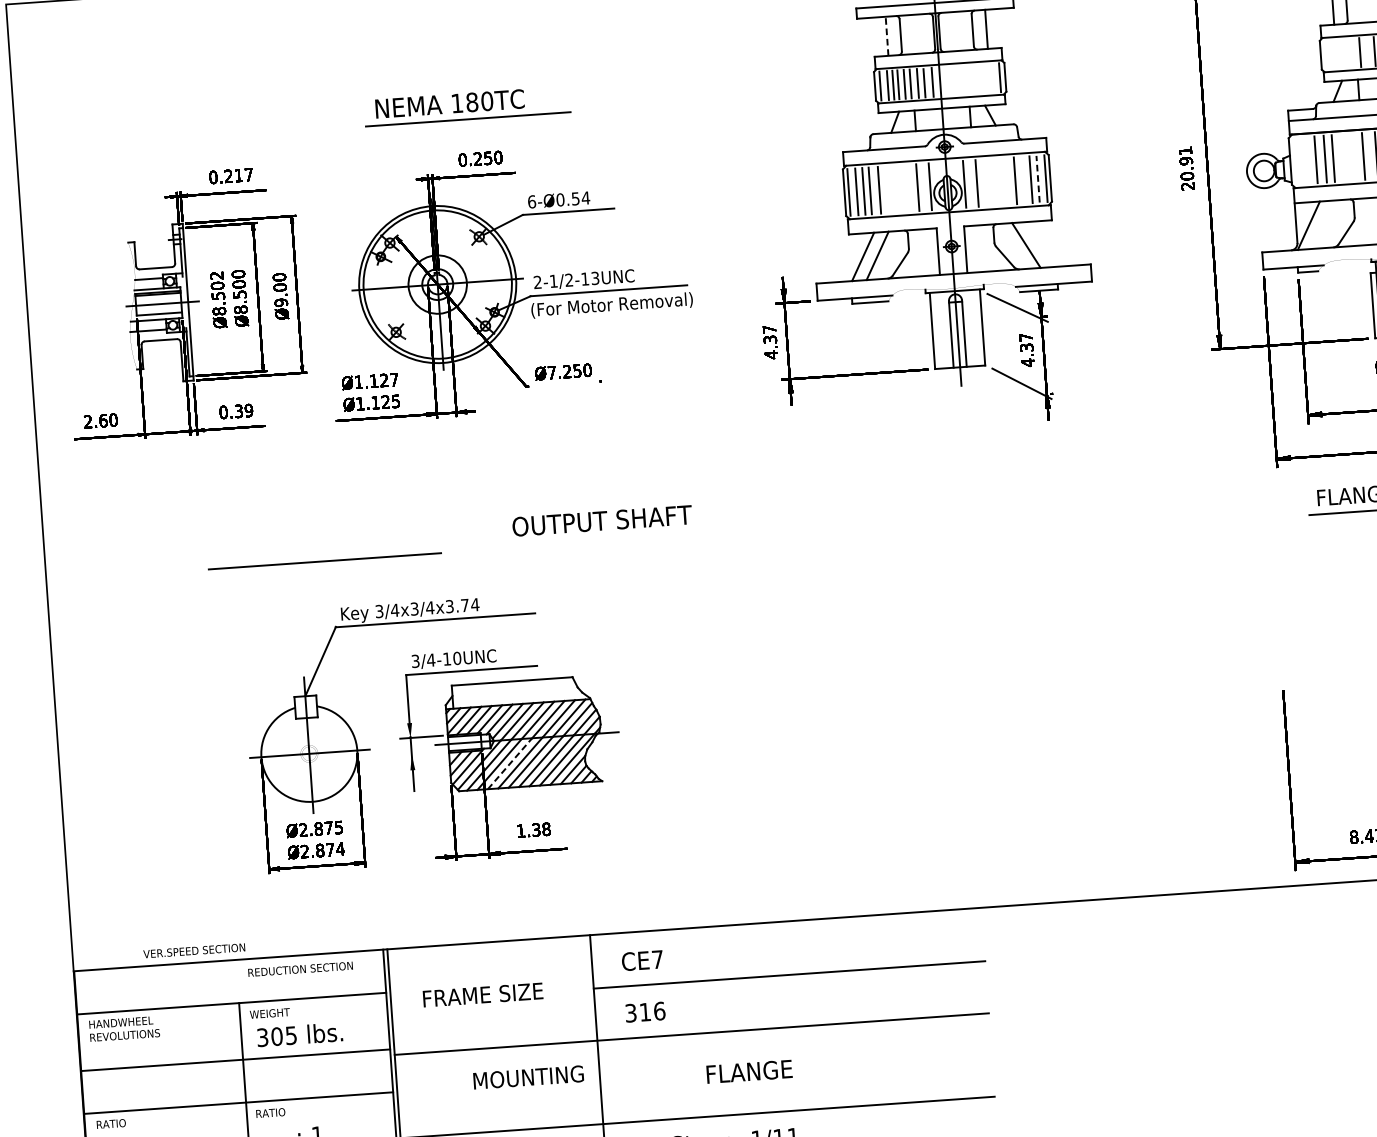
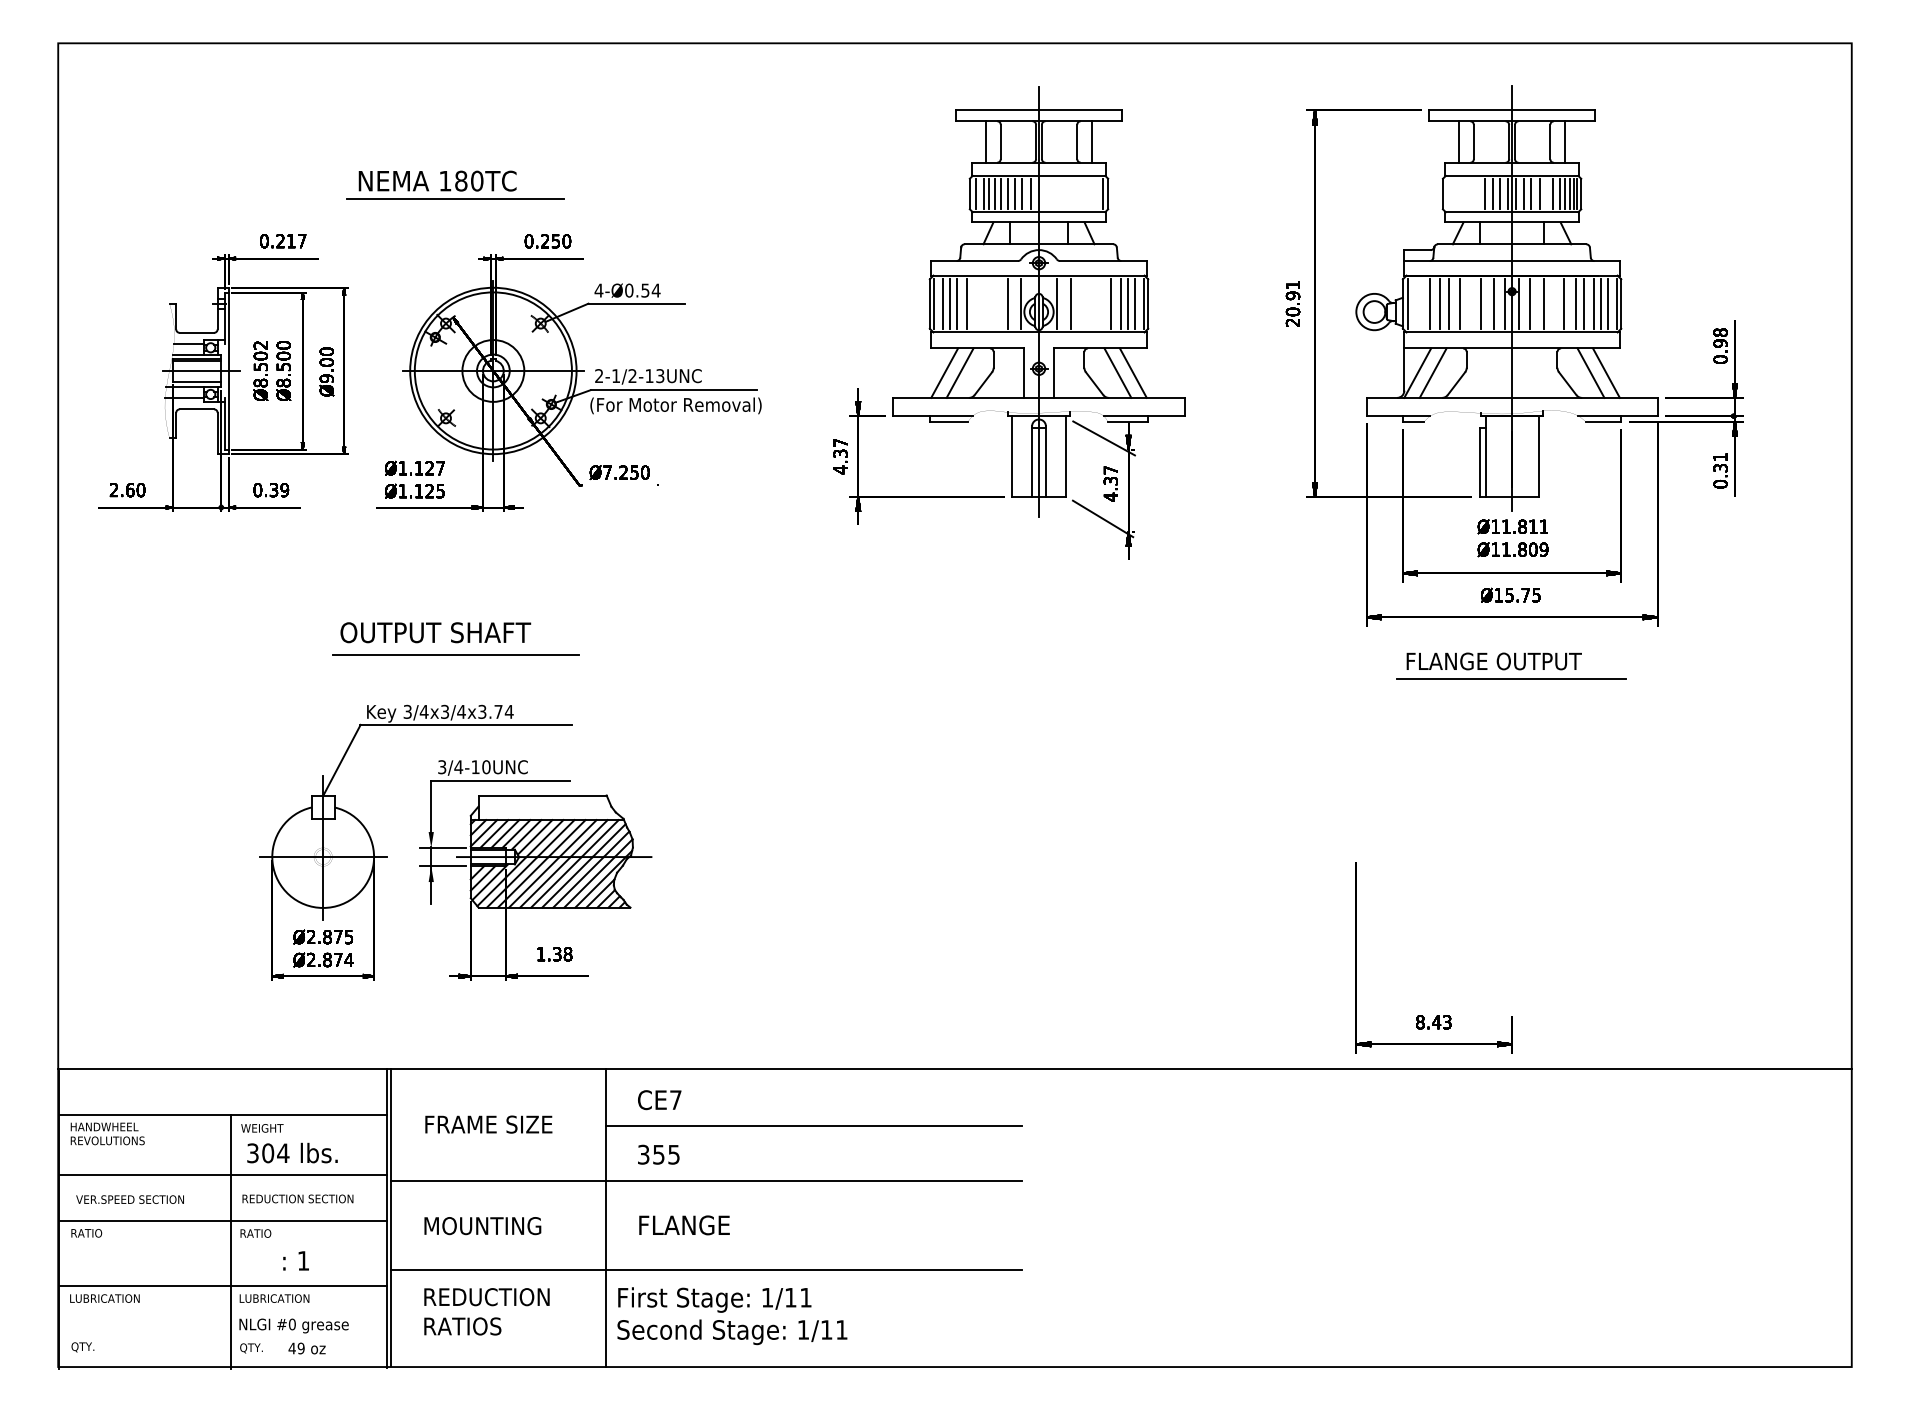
line: (887, 35) -> (986, 141), dashed -> solid
line: (1368, 51) -> (1493, 193), added
part: (467, 105) -> (455, 184), moved
line: (1344, 157) -> (1460, 303), added
line: (1294, 160) -> (1407, 303), added
line: (1024, 179) -> (1120, 303), added
line: (1038, 179) -> (1135, 304), dashed -> solid
text: (531, 201) -> (598, 290), 6-Ø0.54 -> 4-Ø0.54
line: (1322, 224) -> (1432, 372), added
line: (1040, 243) -> (1132, 372), added
text: (602, 520) -> (435, 632), moved
line: (324, 560) -> (455, 654), moved
line: (422, 754) -> (442, 866), added
line: (510, 763) -> (534, 882), dashed -> solid
text: (193, 950) -> (129, 1199), moved
text: (300, 968) -> (297, 1198), moved
text: (652, 1011) -> (666, 1154), 316 -> 355
text: (291, 1035) -> (283, 1153), 305 -> 304
text: (749, 1071) -> (684, 1225), moved
text: (528, 1077) -> (482, 1226), moved

